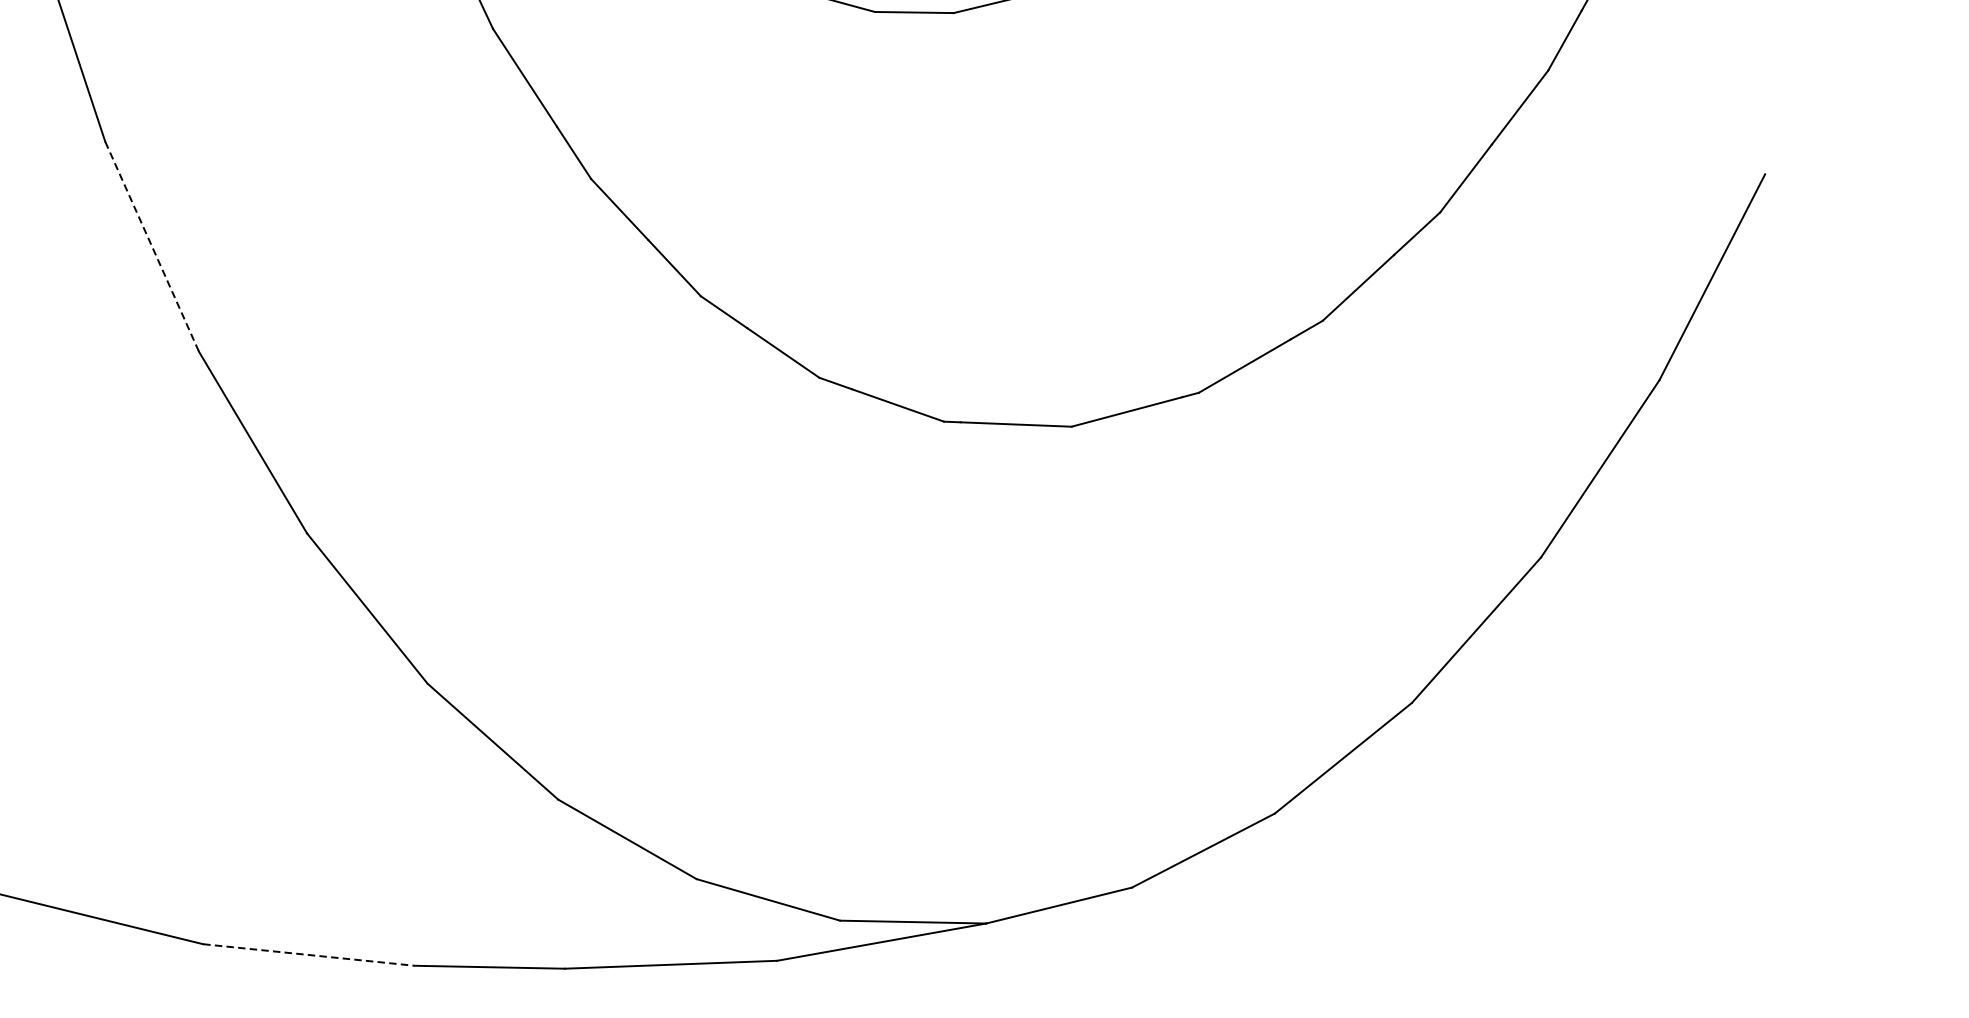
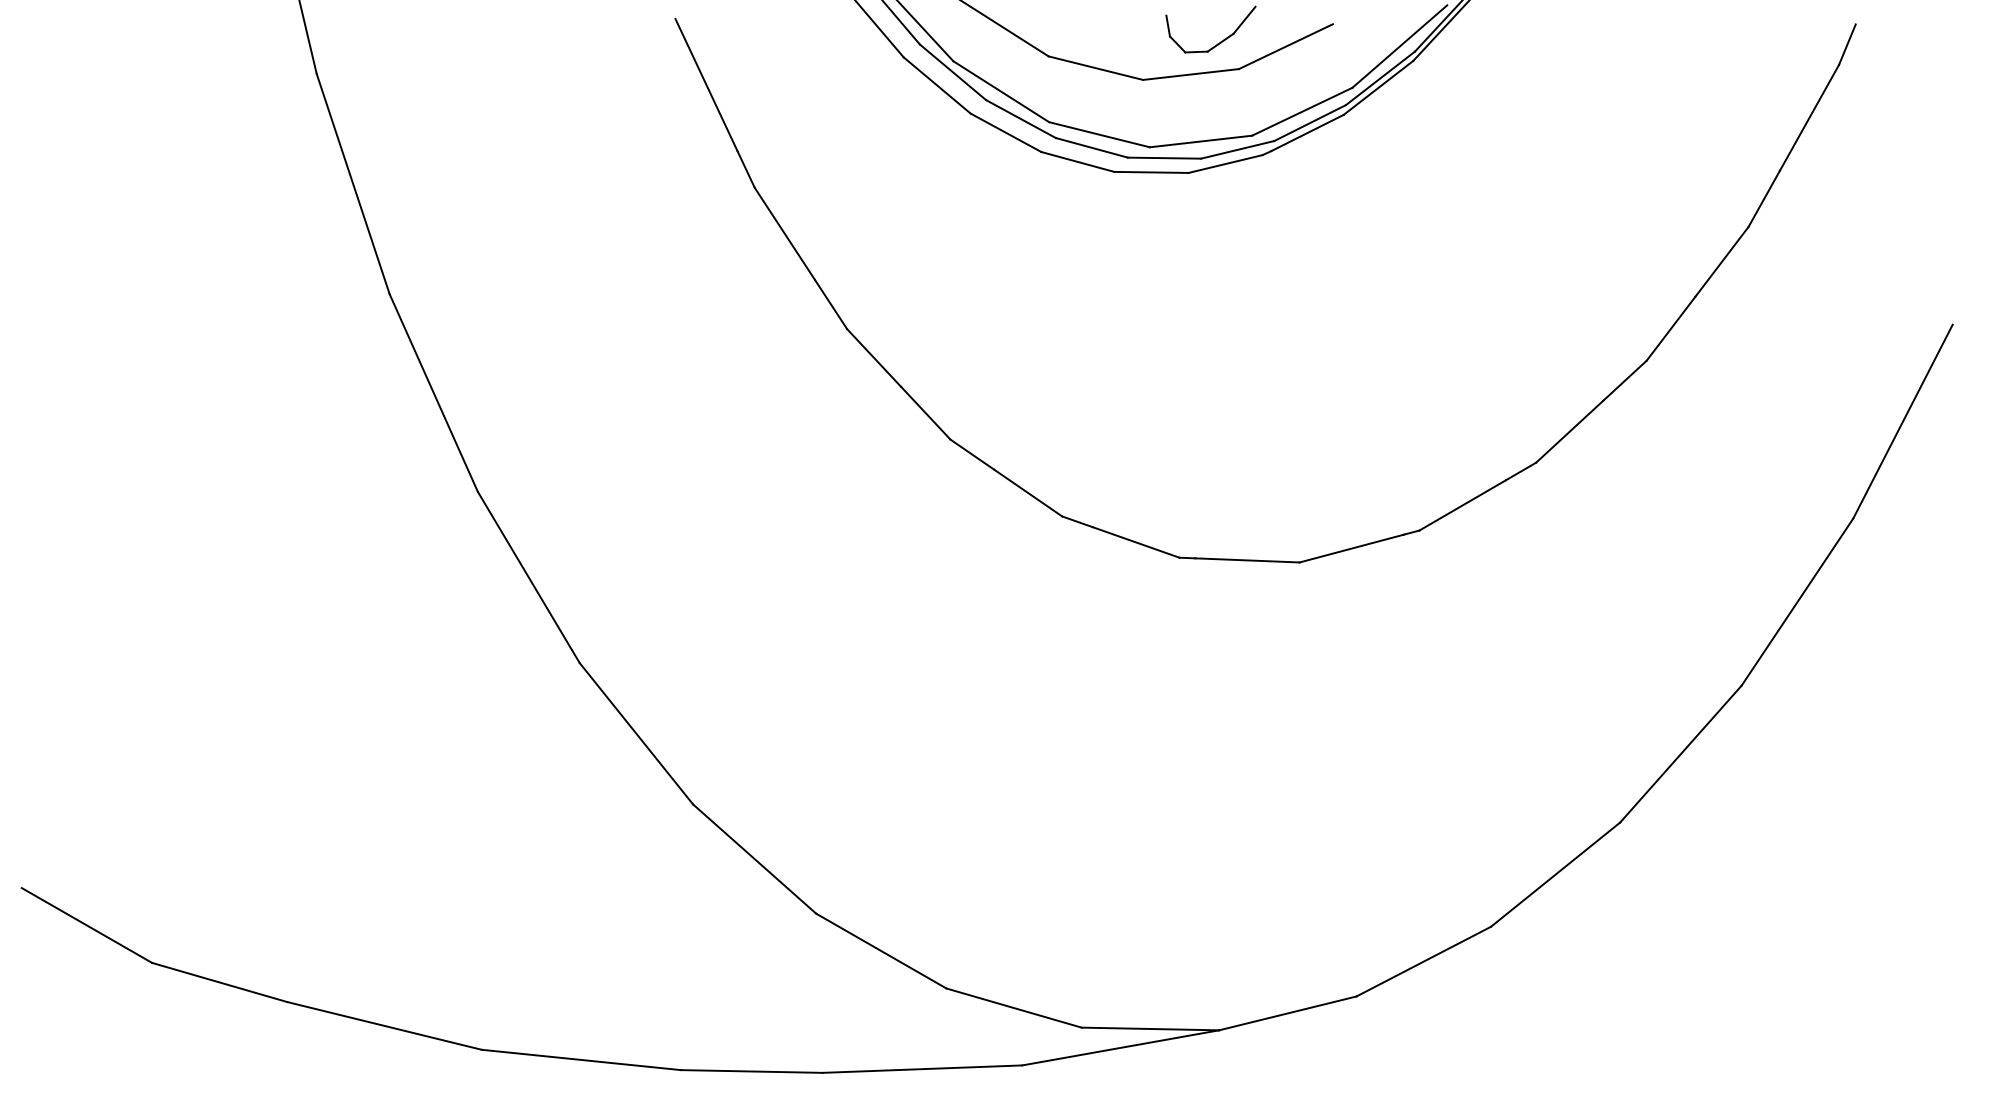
line: (151, 247) -> (433, 393), dashed -> solid
line: (309, 955) -> (581, 1060), dashed -> solid

